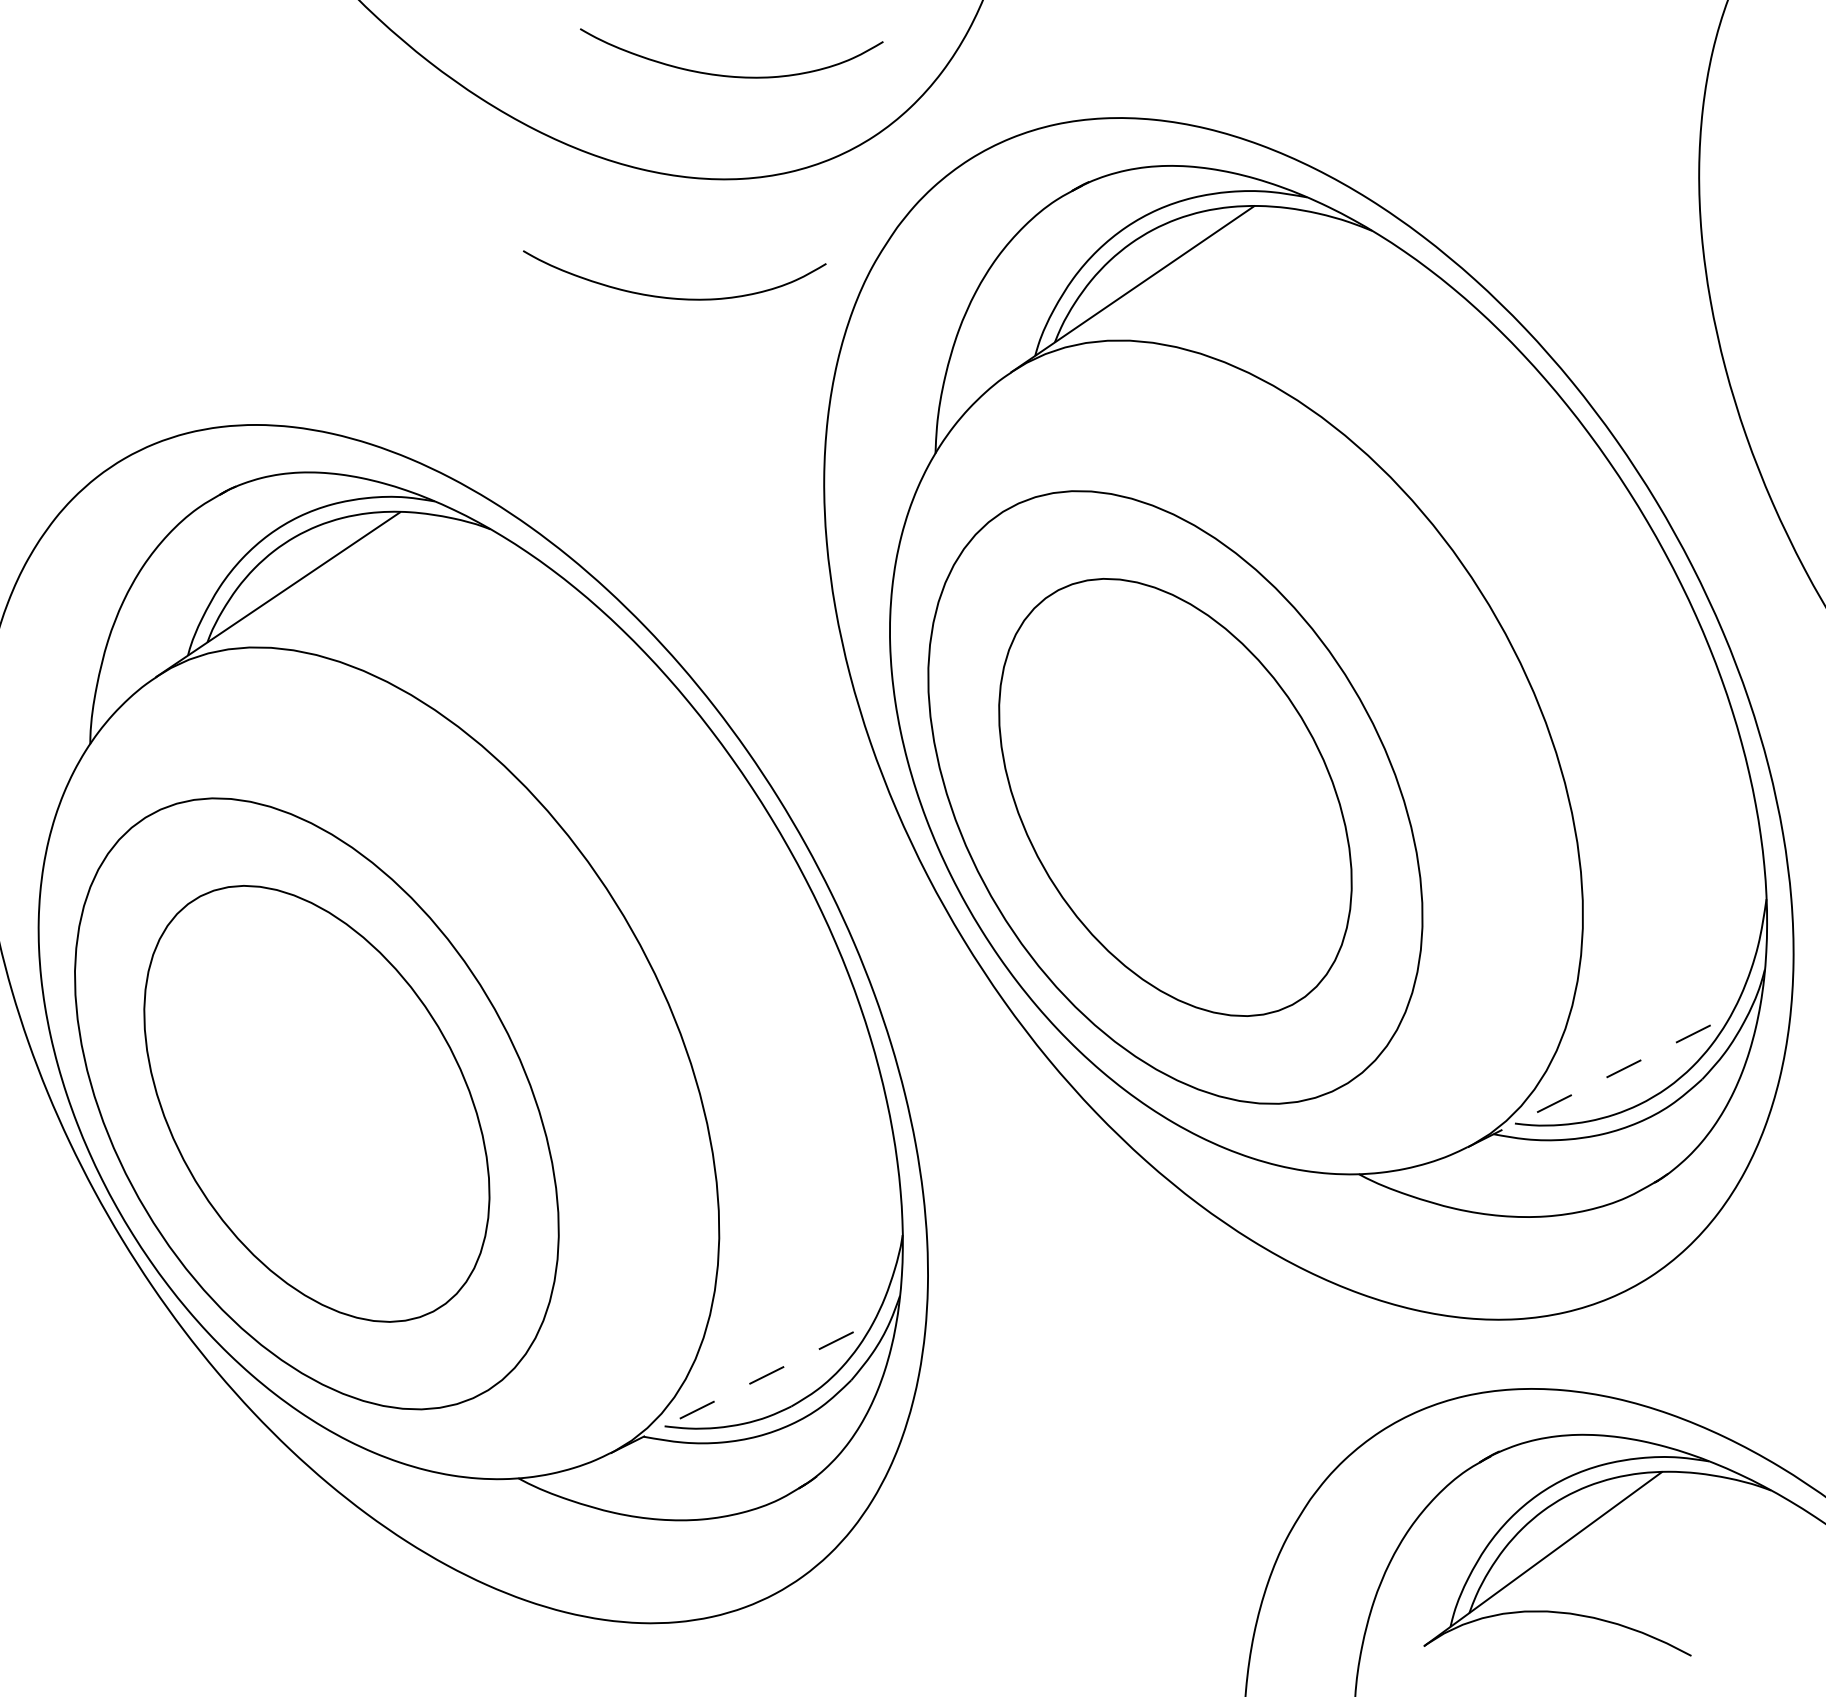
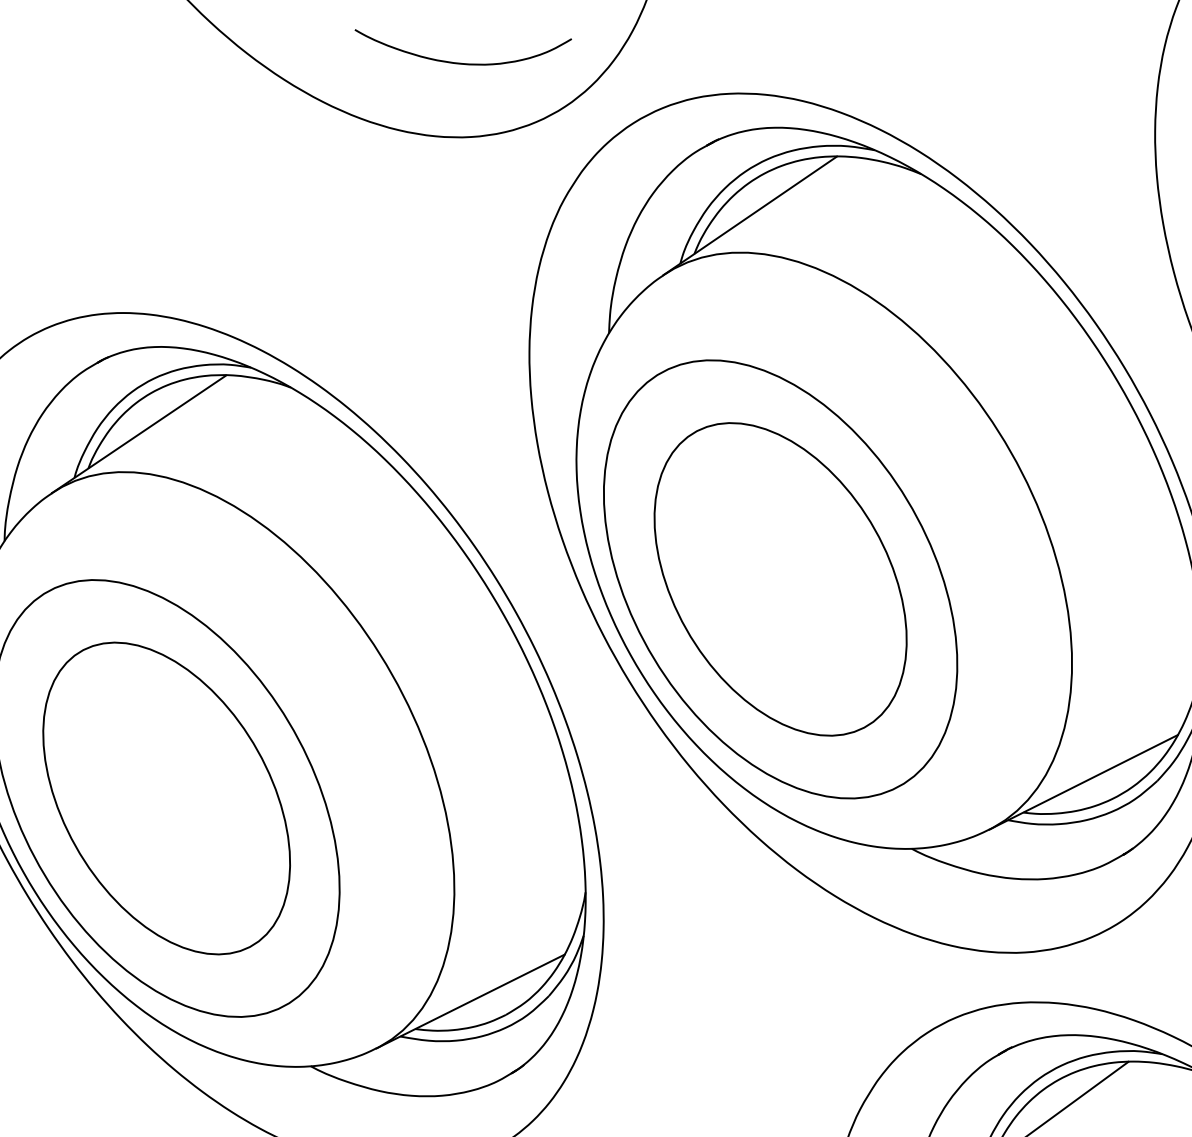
curve: (674, 297) -> (422, 221), removed
line: (1599, 1081) -> (1083, 782), dashed -> solid
line: (742, 1387) -> (471, 1001), dashed -> solid

